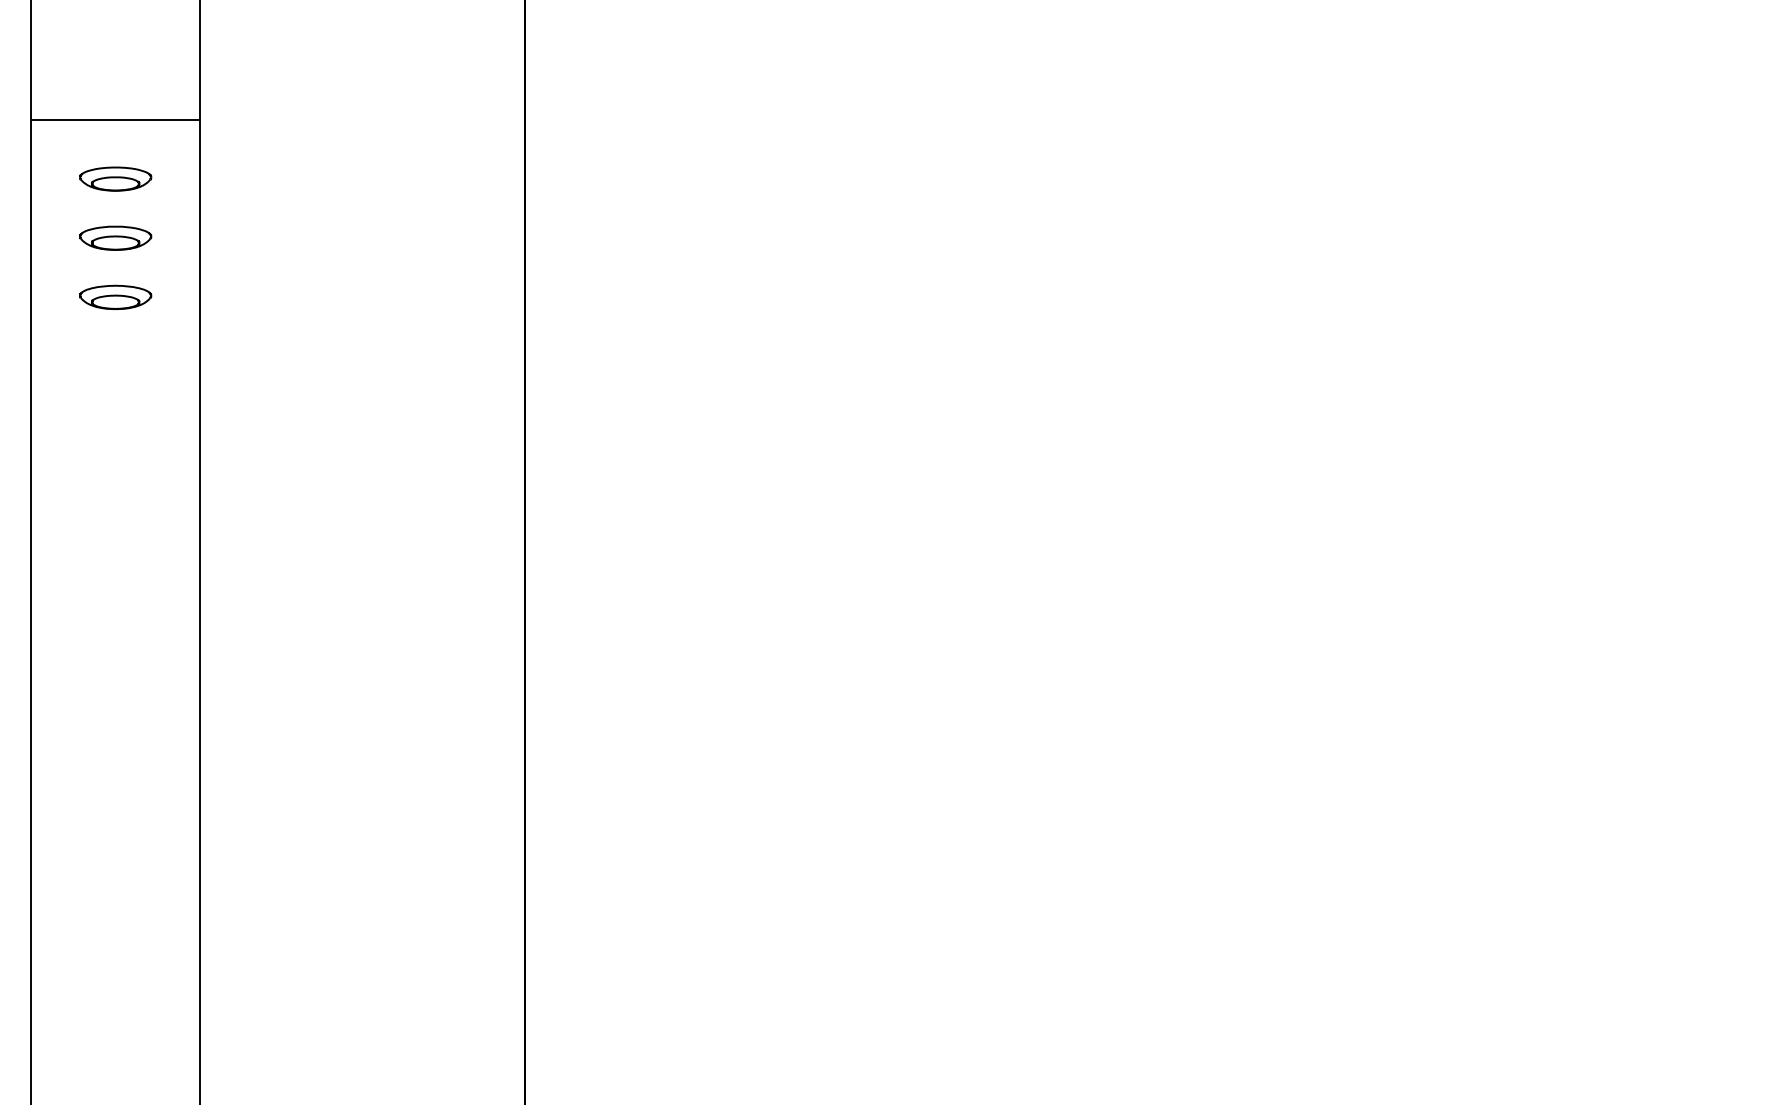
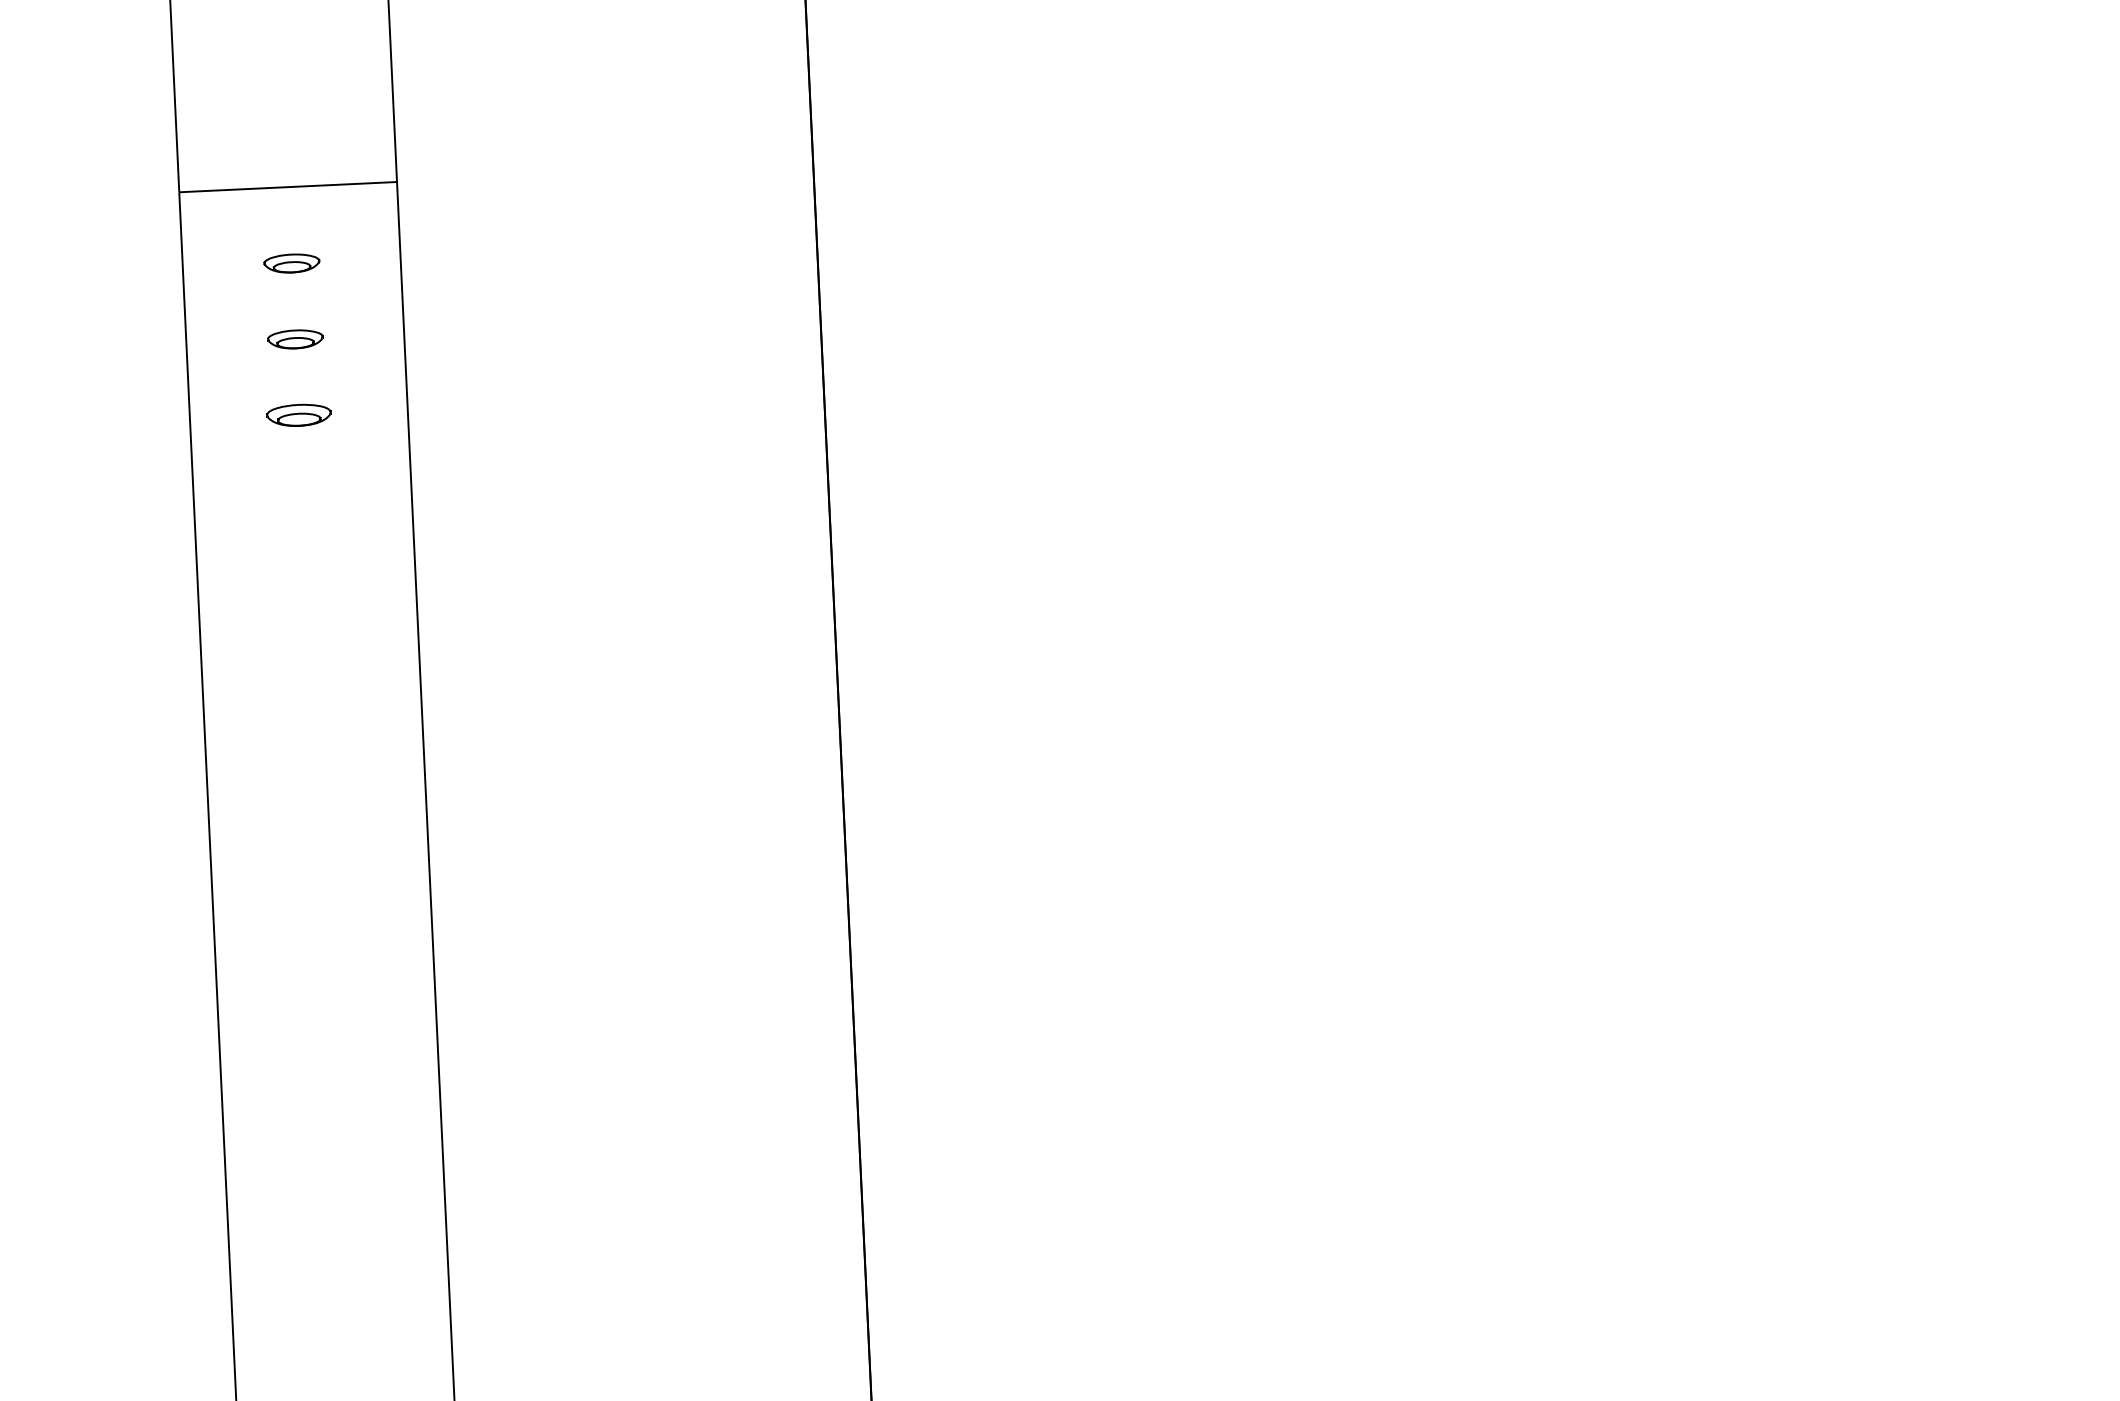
part: (115, 178) -> (291, 262), size x0.6
part: (115, 237) -> (295, 338), size x0.6
part: (115, 296) -> (298, 414), size x0.7

